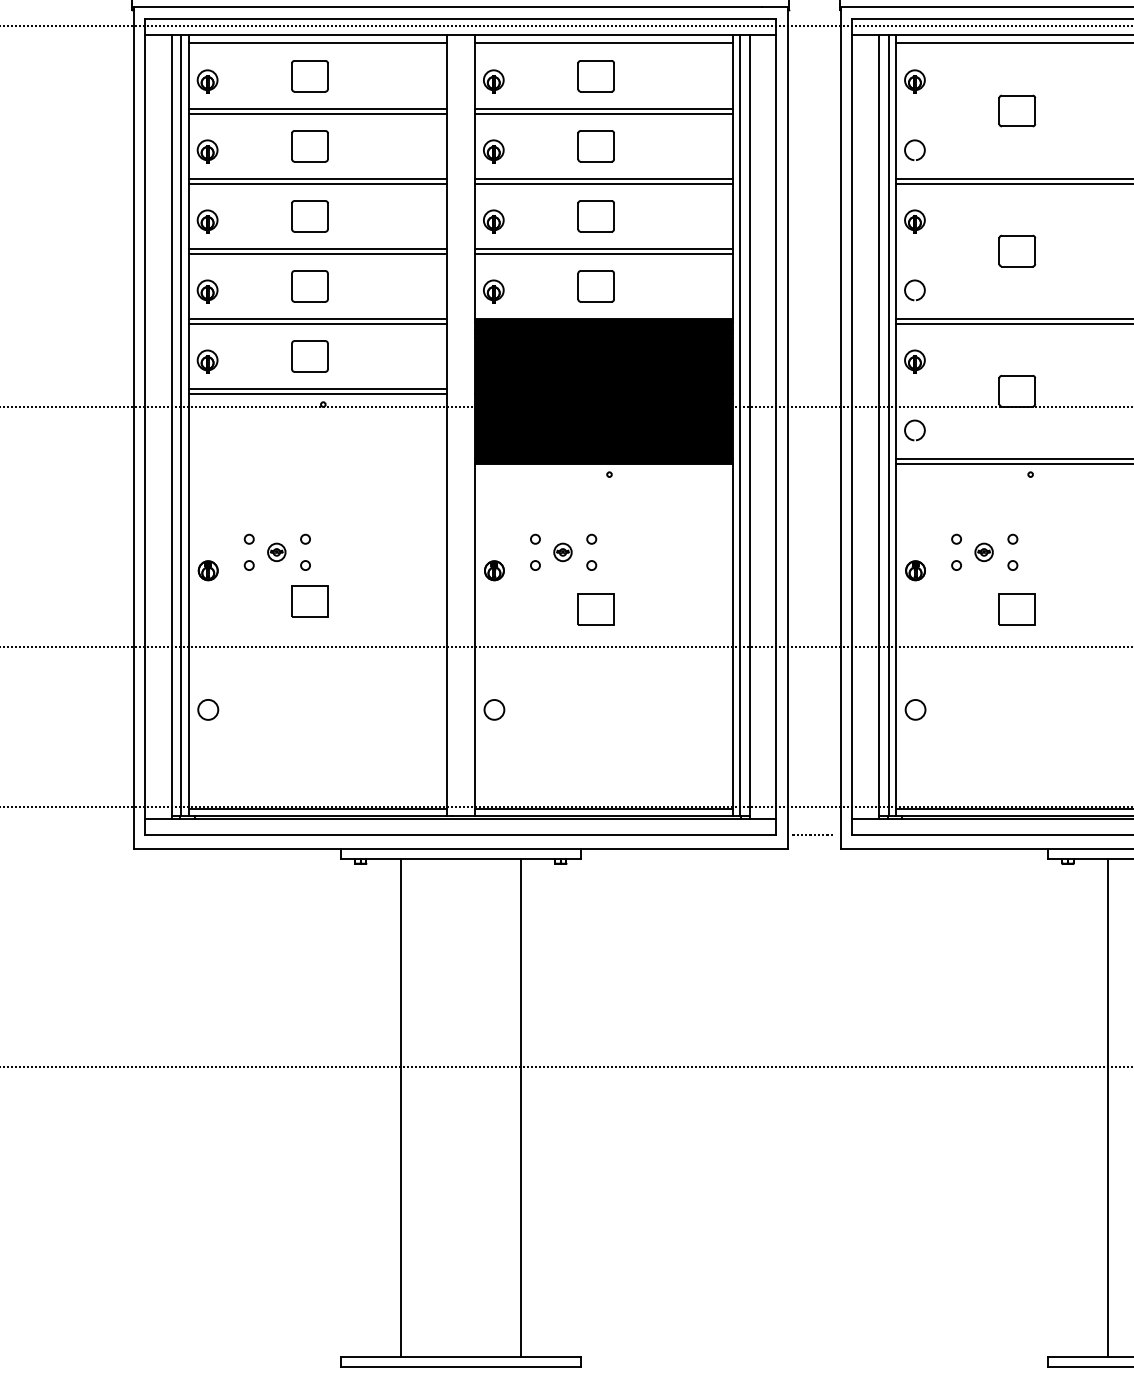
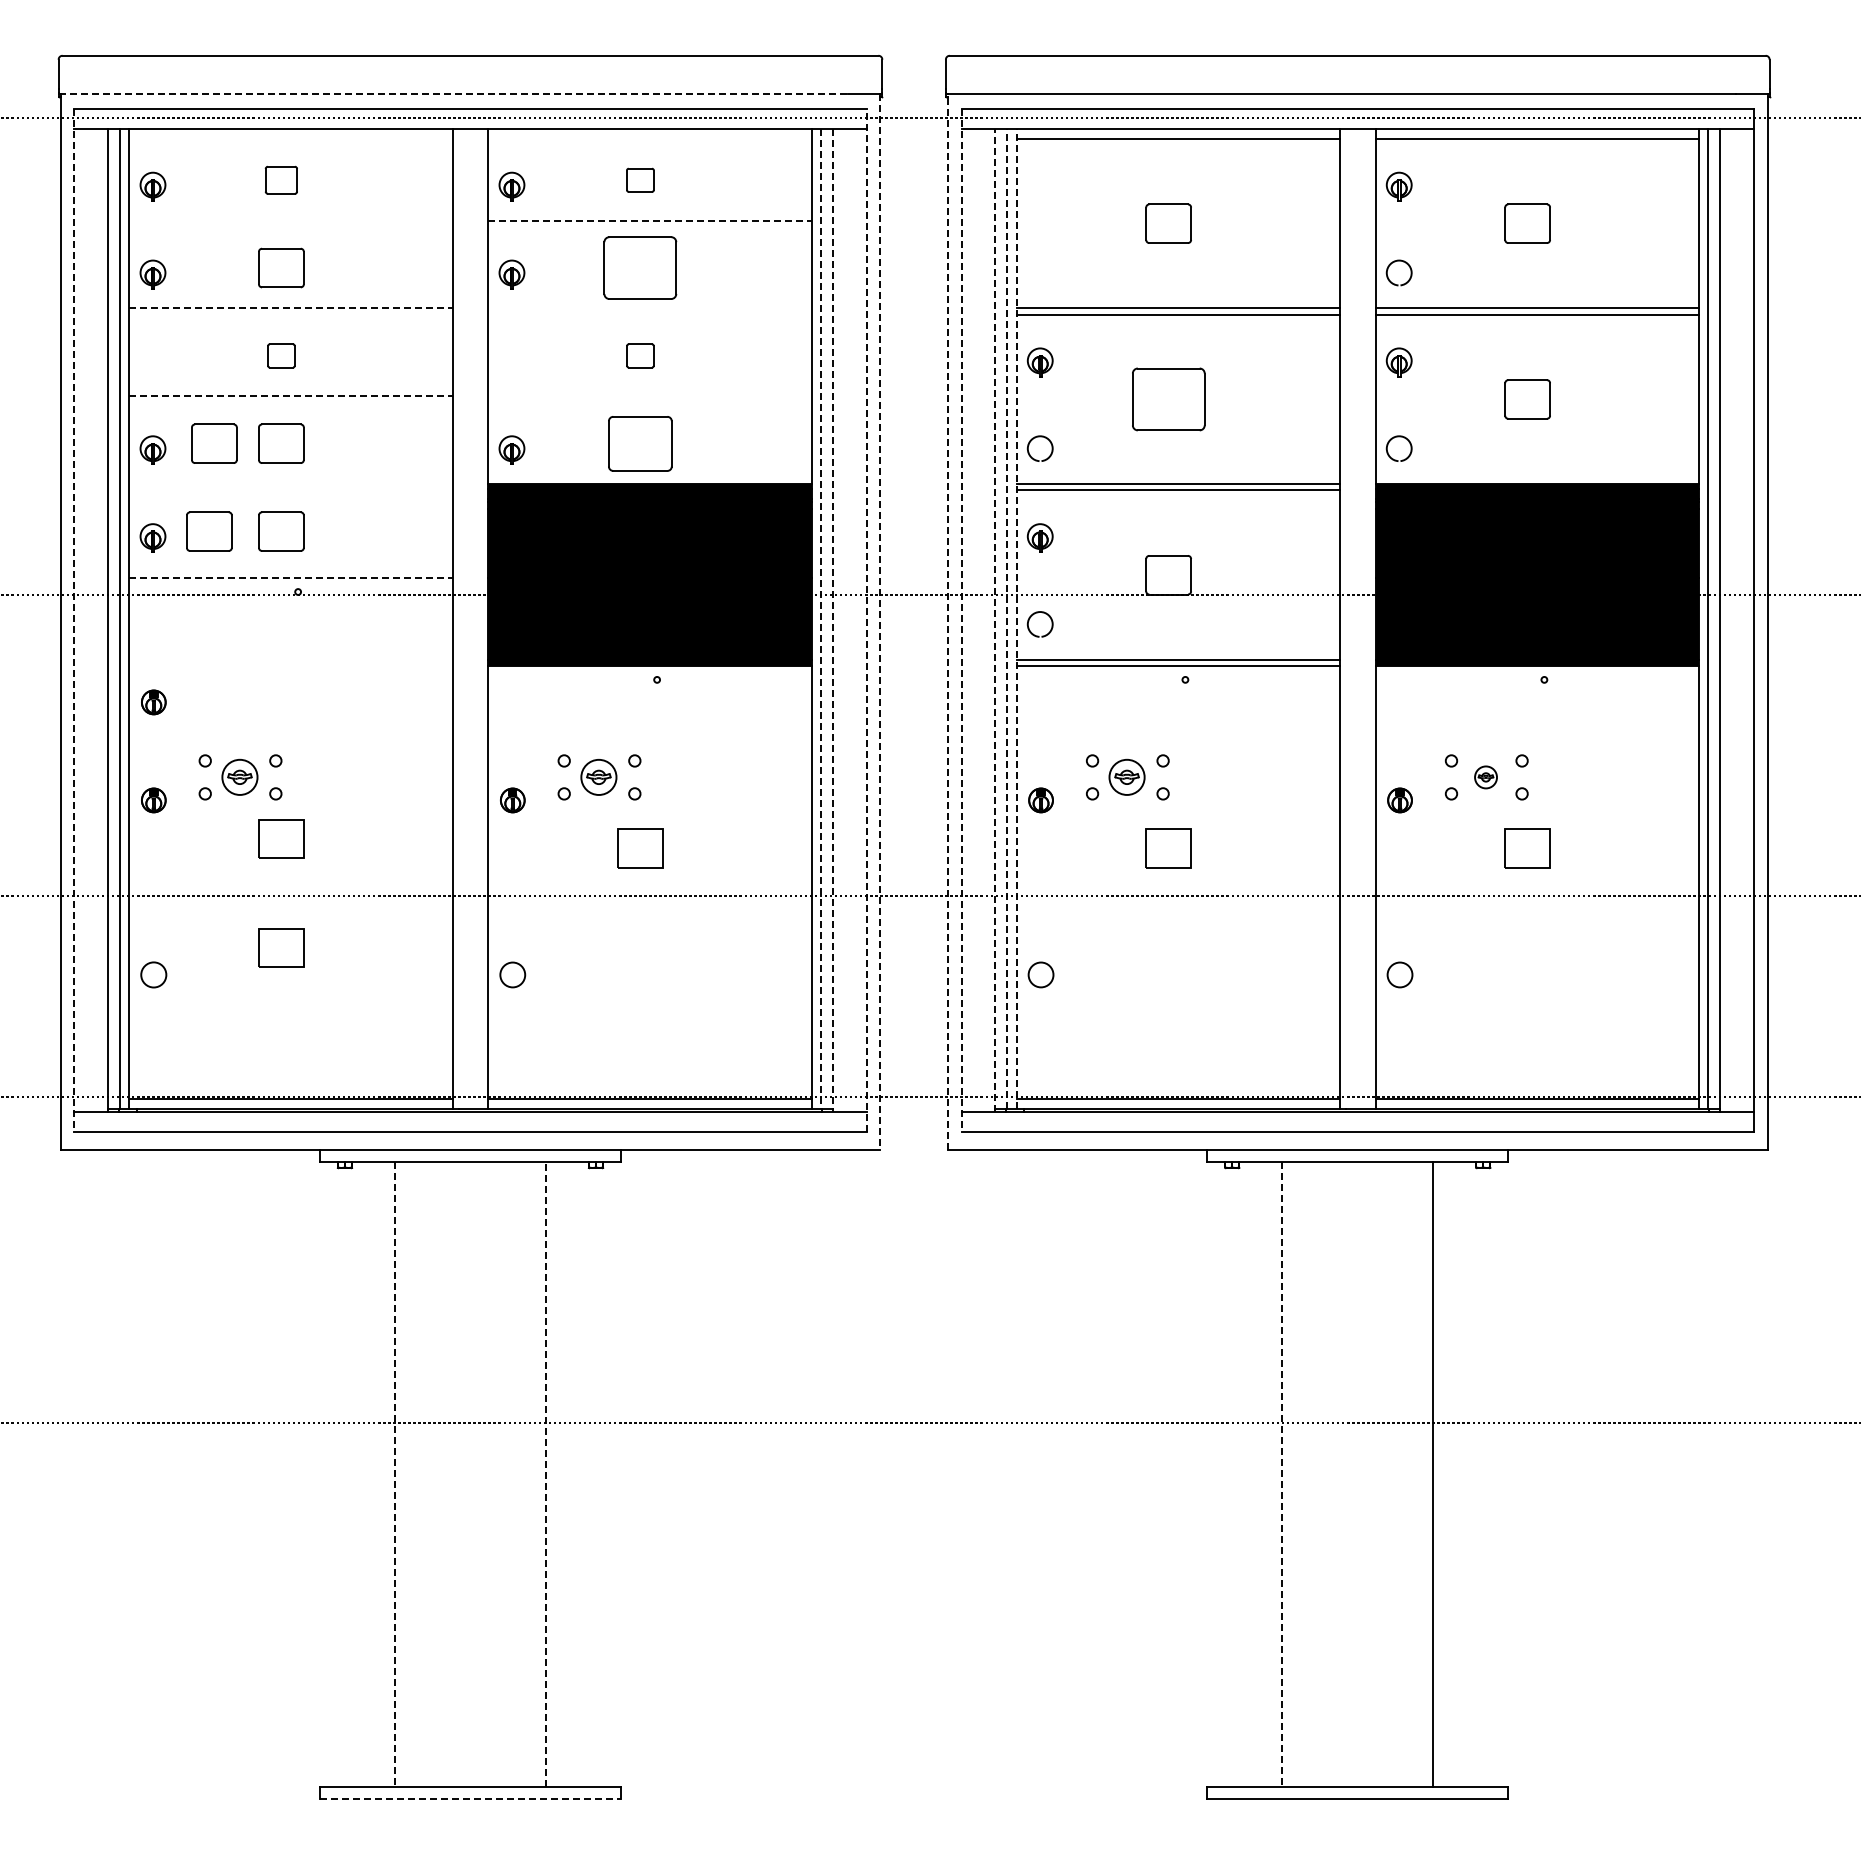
line: (447, 7) -> (453, 93), solid -> dashed
line: (317, 43) -> (290, 139), removed
line: (603, 43) -> (649, 139), removed
part: (310, 76) -> (281, 180), size x0.7
part: (596, 76) -> (640, 180), size x0.6
part: (914, 81) -> (1039, 186), removed
line: (317, 108) -> (290, 220), removed
line: (603, 108) -> (649, 220), solid -> dashed
line: (317, 113) -> (290, 226), removed
line: (603, 113) -> (649, 226), removed
arc: (910, 142) -> (1034, 263), removed
part: (596, 145) -> (640, 267), size x1.6
line: (318, 178) -> (291, 308), solid -> dashed
line: (603, 178) -> (649, 308), removed
line: (317, 183) -> (290, 314), removed
line: (603, 183) -> (649, 314), removed
part: (310, 216) -> (281, 355), size x0.6
part: (596, 216) -> (640, 355), size x0.6
part: (207, 221) -> (152, 362), removed
part: (493, 221) -> (511, 362), removed
line: (318, 248) -> (291, 396), solid -> dashed
line: (603, 248) -> (649, 396), removed
part: (1017, 251) -> (1168, 399), size x1.6
line: (317, 253) -> (290, 402), removed
line: (603, 253) -> (649, 402), removed
part: (256, 286) -> (214, 443), added
part: (596, 286) -> (640, 443), size x1.4
line: (317, 318) -> (290, 484), removed
line: (317, 323) -> (290, 490), removed
part: (252, 356) -> (209, 531), added
line: (317, 389) -> (290, 572), removed
line: (318, 393) -> (291, 578), solid -> dashed
line: (739, 425) -> (820, 618), solid -> dashed
line: (888, 425) -> (1007, 618), solid -> dashed
line: (896, 425) -> (1016, 618), solid -> dashed
line: (776, 426) -> (866, 619), solid -> dashed
line: (879, 426) -> (995, 619), solid -> dashed
line: (145, 427) -> (74, 620), solid -> dashed
line: (750, 427) -> (833, 620), solid -> dashed
line: (852, 427) -> (961, 620), solid -> dashed
line: (787, 428) -> (880, 622), solid -> dashed
line: (840, 428) -> (947, 621), solid -> dashed
part: (208, 492) -> (153, 702), added
part: (276, 552) -> (239, 777), size x1.6
part: (562, 552) -> (598, 777), size x1.6
part: (983, 552) -> (1126, 777), size x1.6
part: (310, 688) -> (281, 947), added
line: (813, 834) -> (913, 1131), removed
line: (520, 1107) -> (545, 1473), solid -> dashed
line: (400, 1108) -> (395, 1474), solid -> dashed
line: (1108, 1108) -> (1282, 1474), solid -> dashed
line: (460, 1367) -> (470, 1799), solid -> dashed

